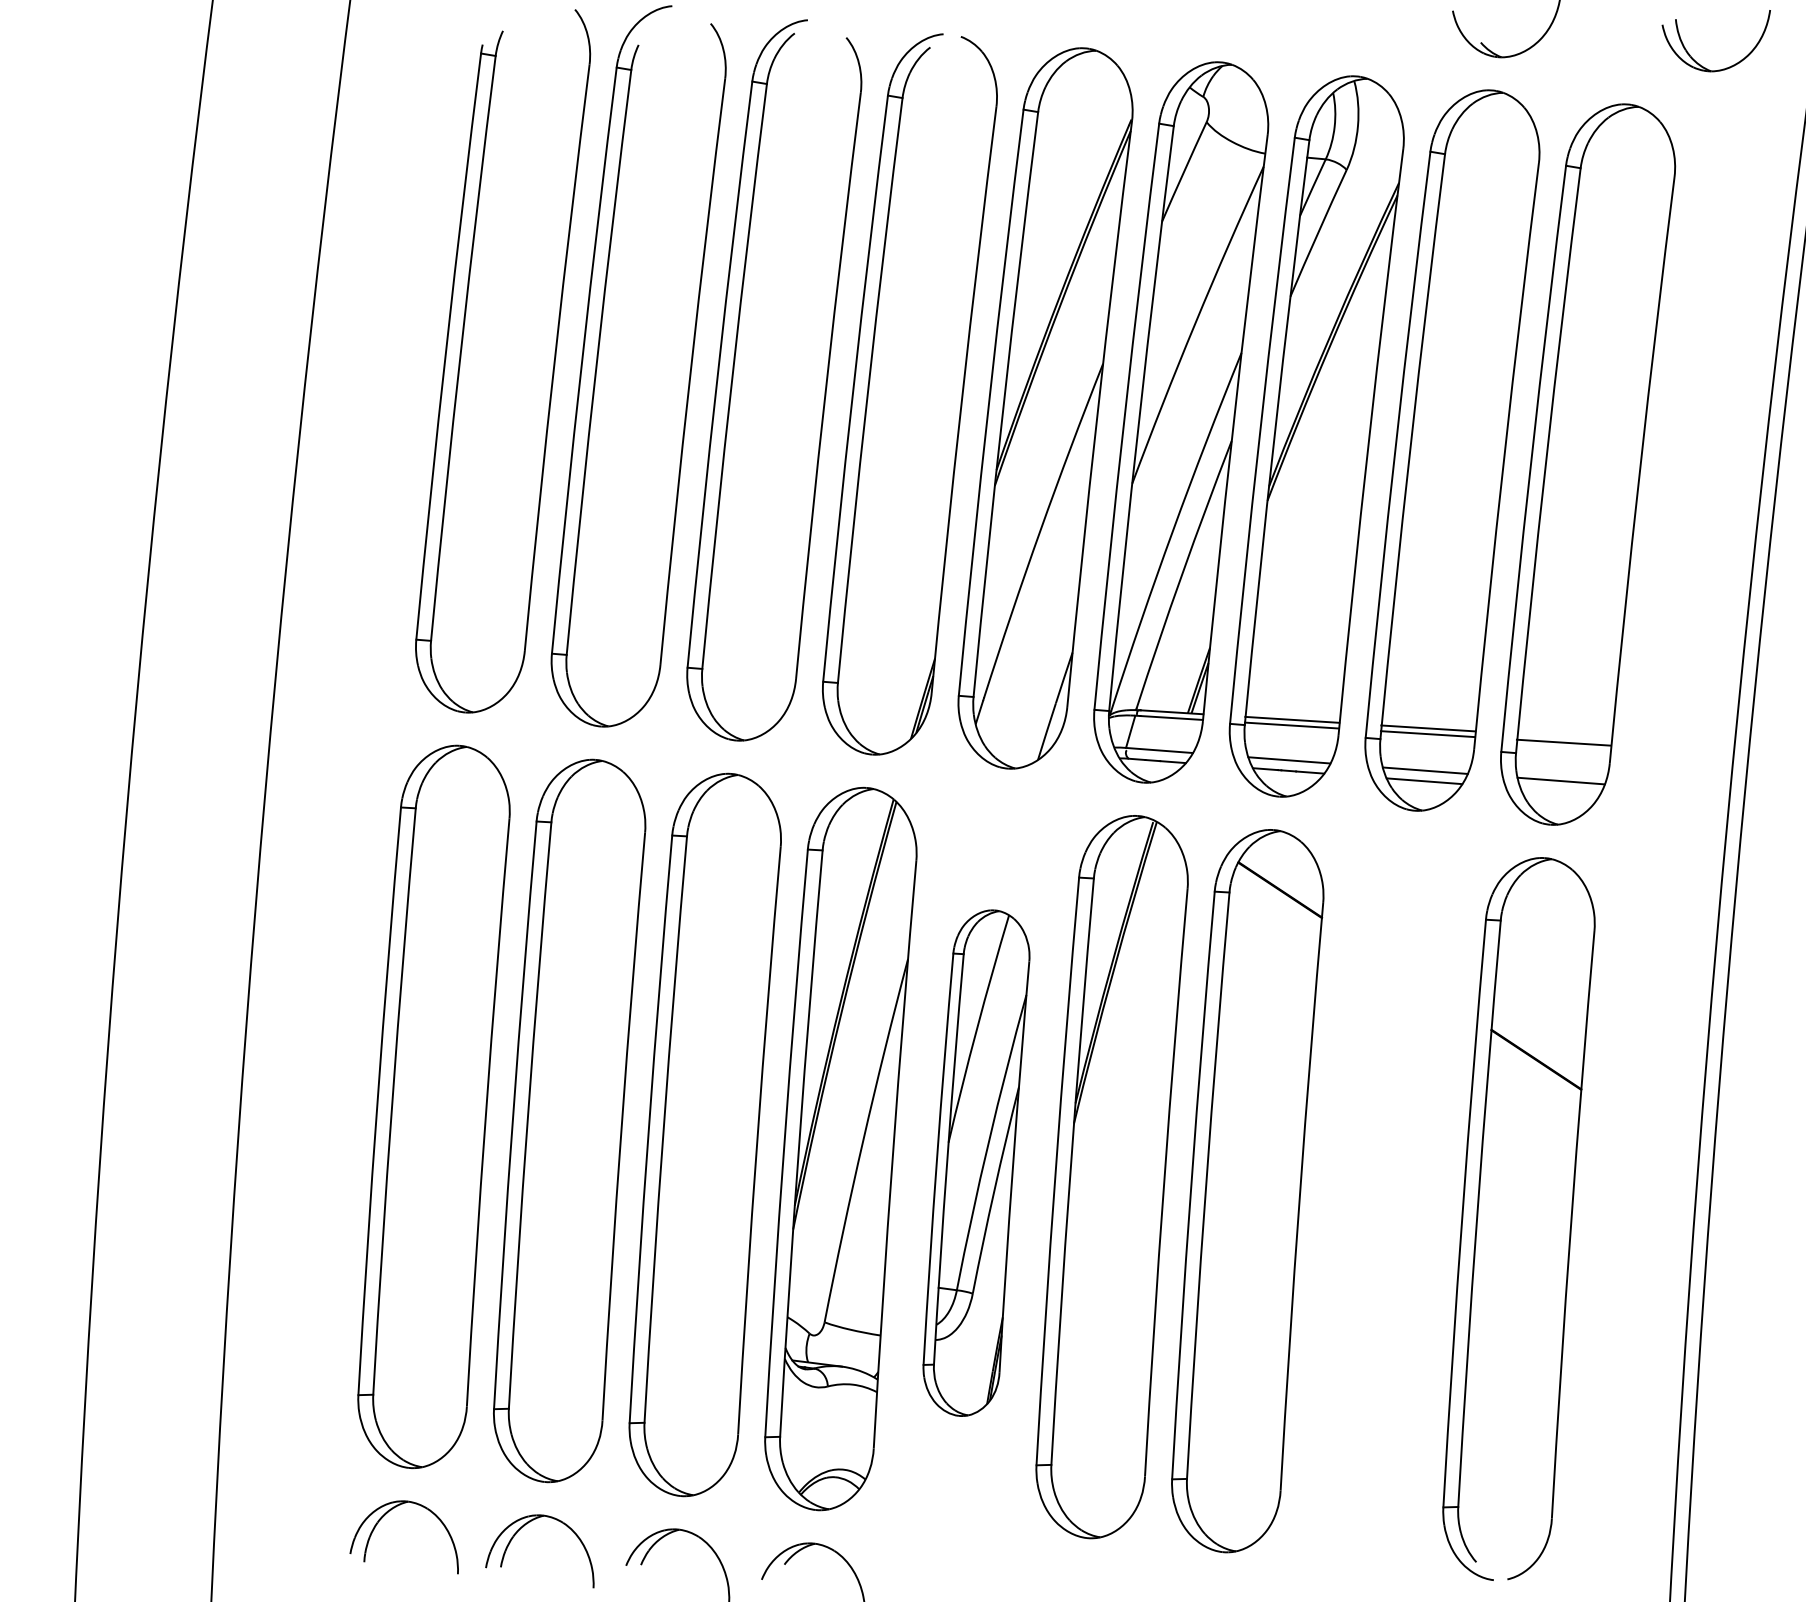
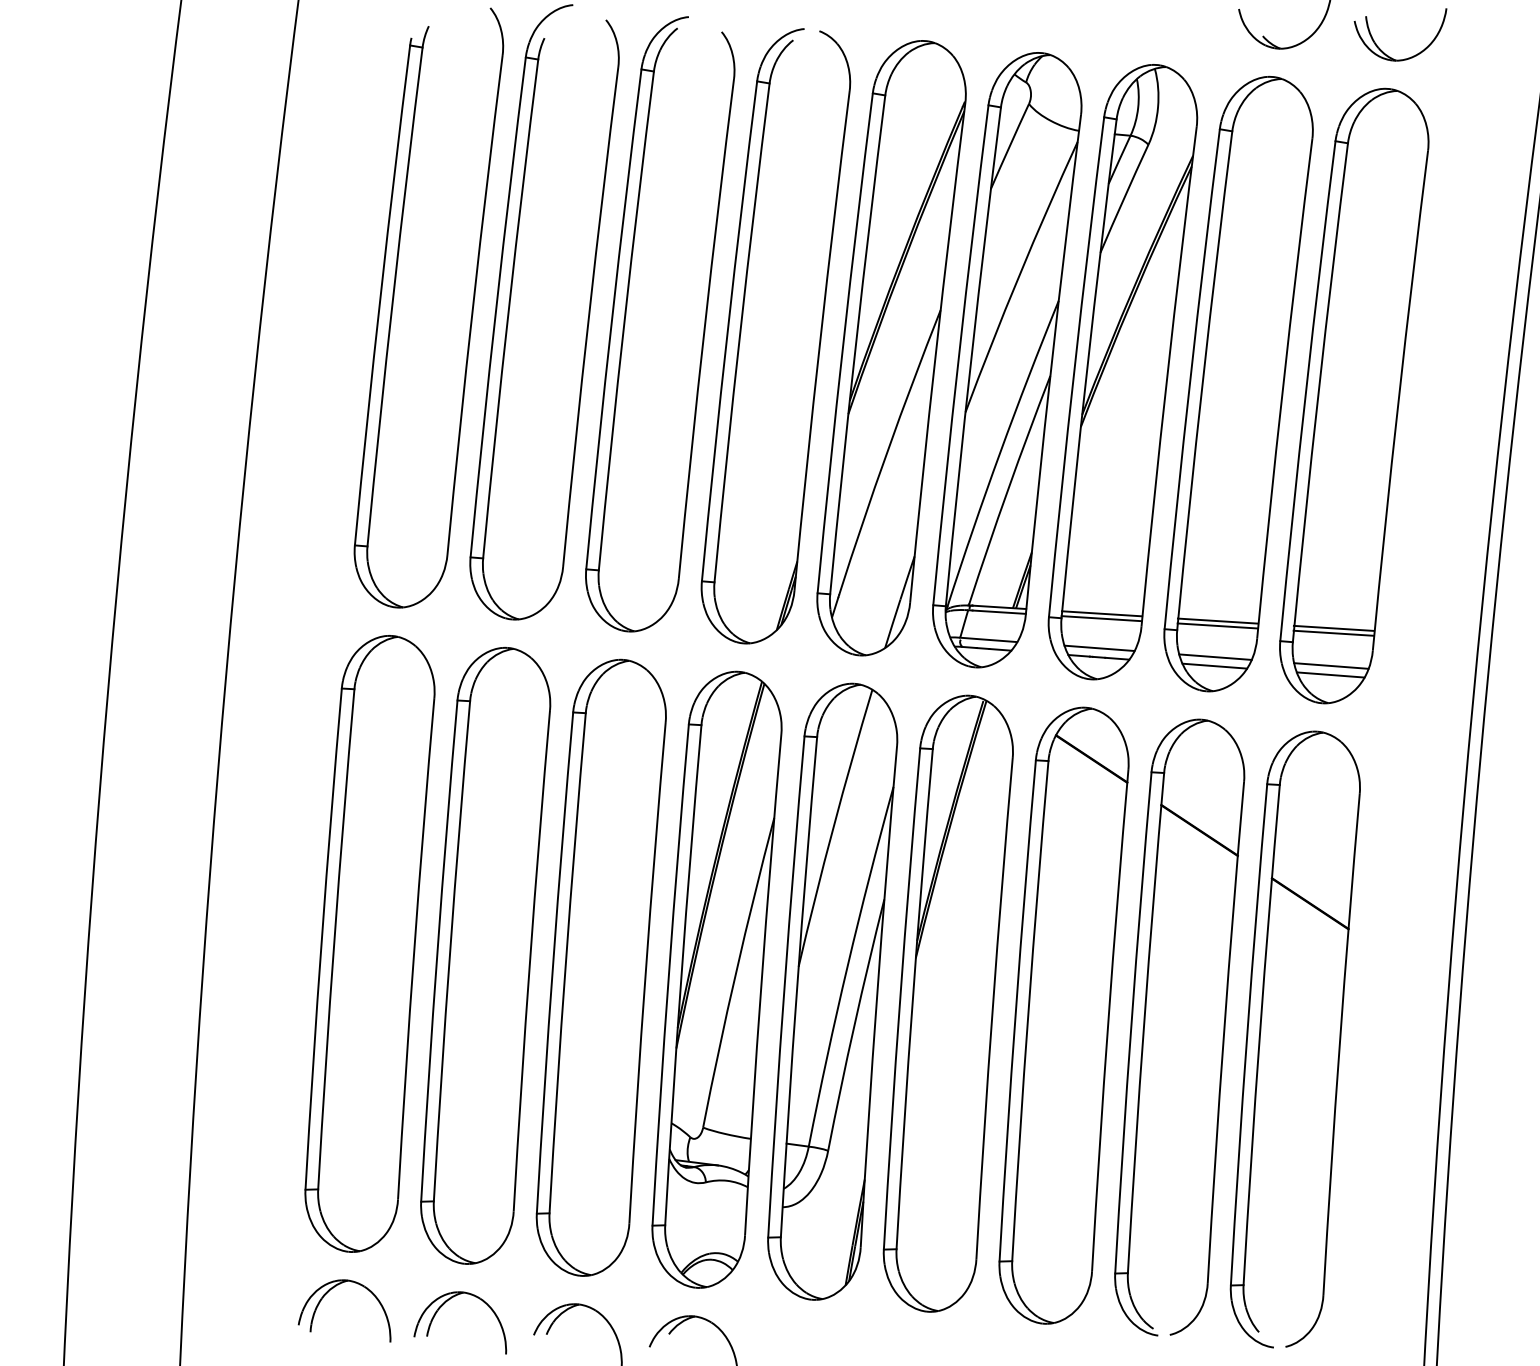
part: (1699, 63) -> (1386, 53), moved
line: (1564, 736) -> (1334, 627), added
line: (1559, 791) -> (1329, 674), added
part: (976, 1163) -> (832, 992), size x1.43
part: (1342, 1204) -> (1144, 1027), added

